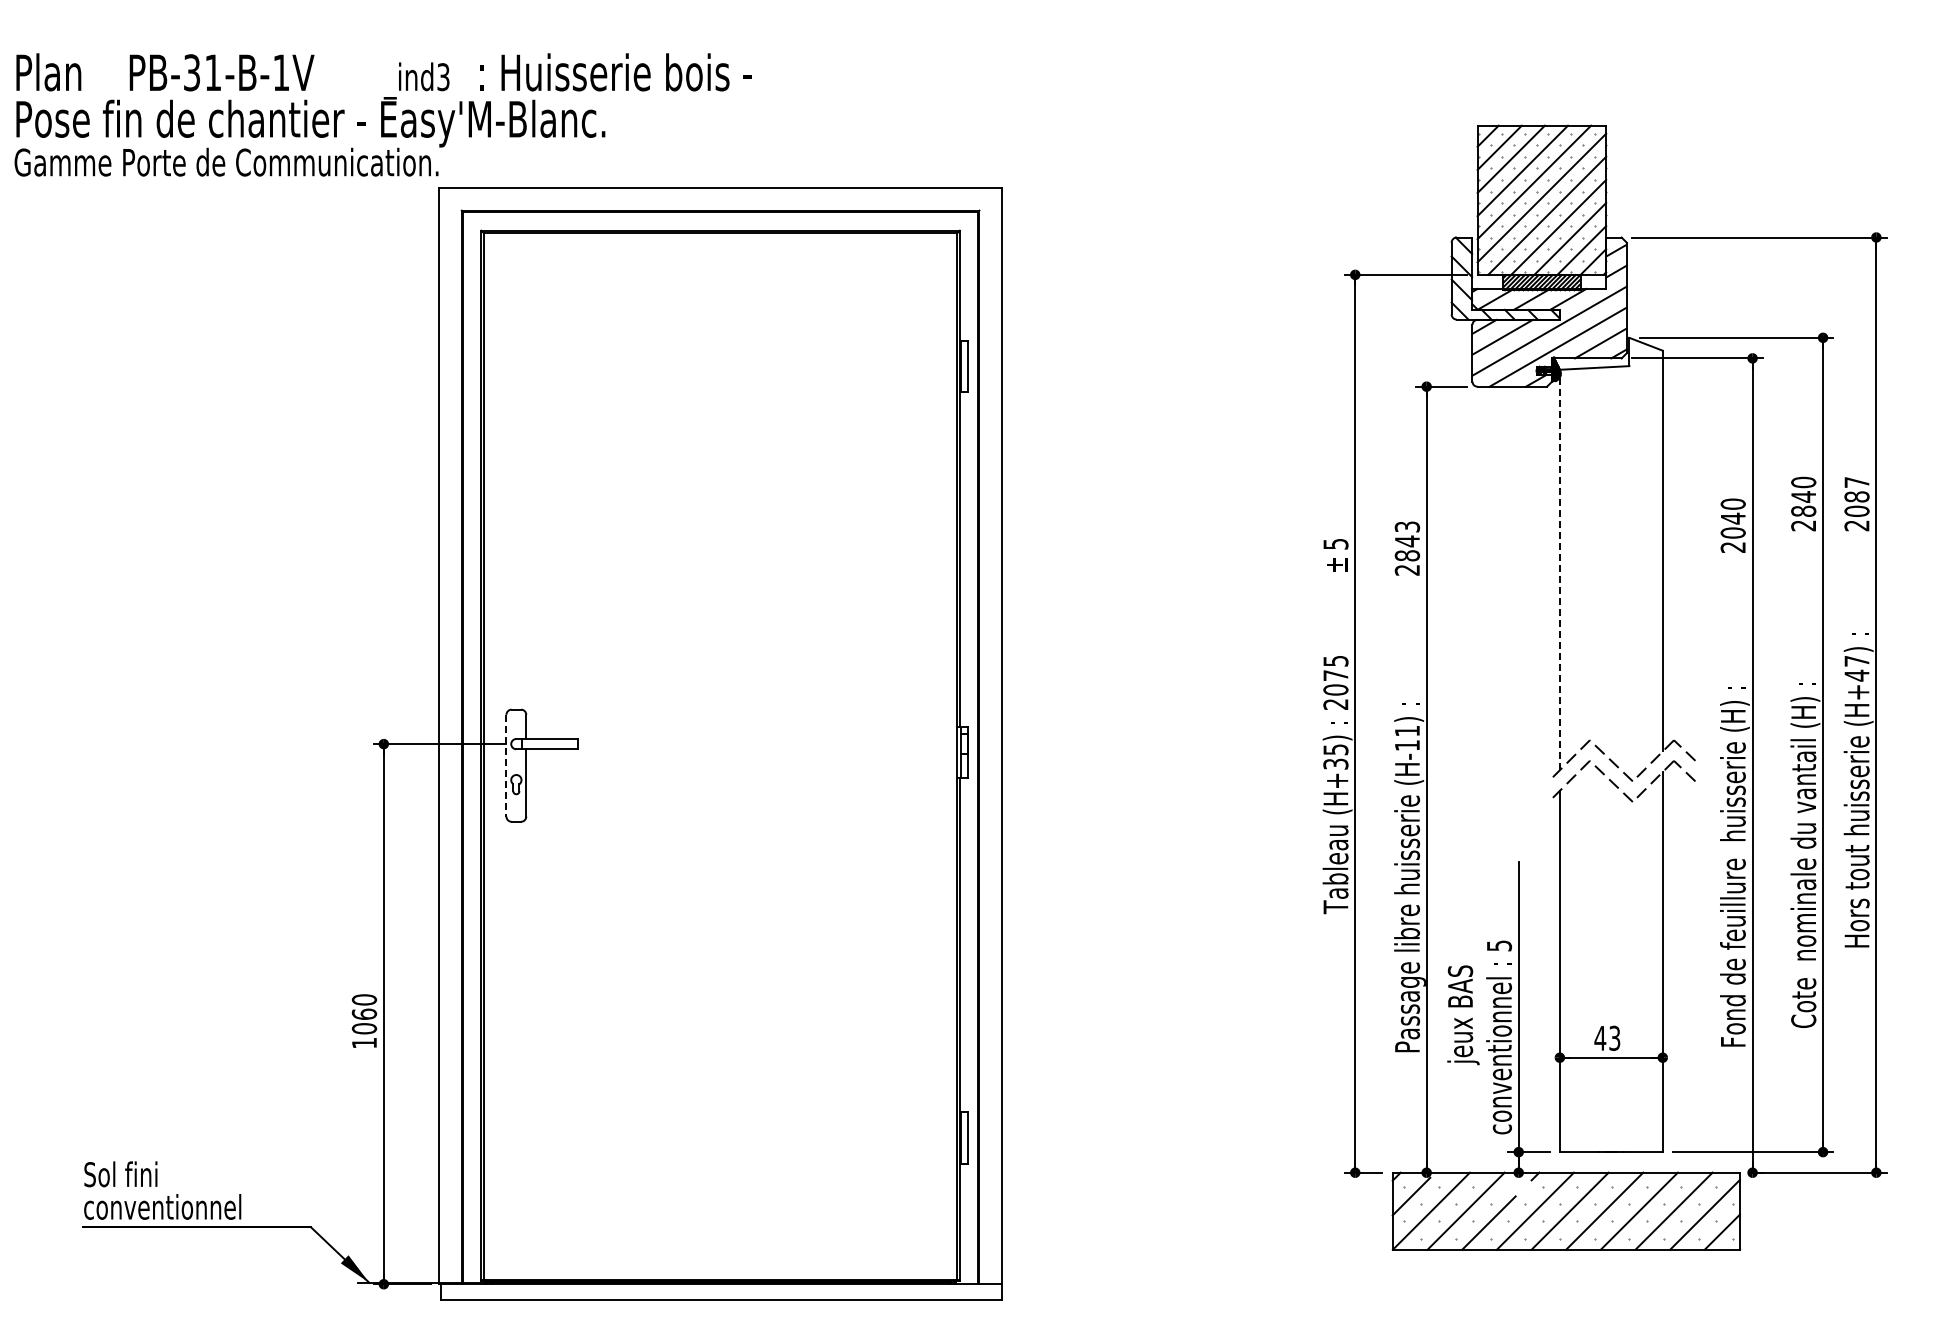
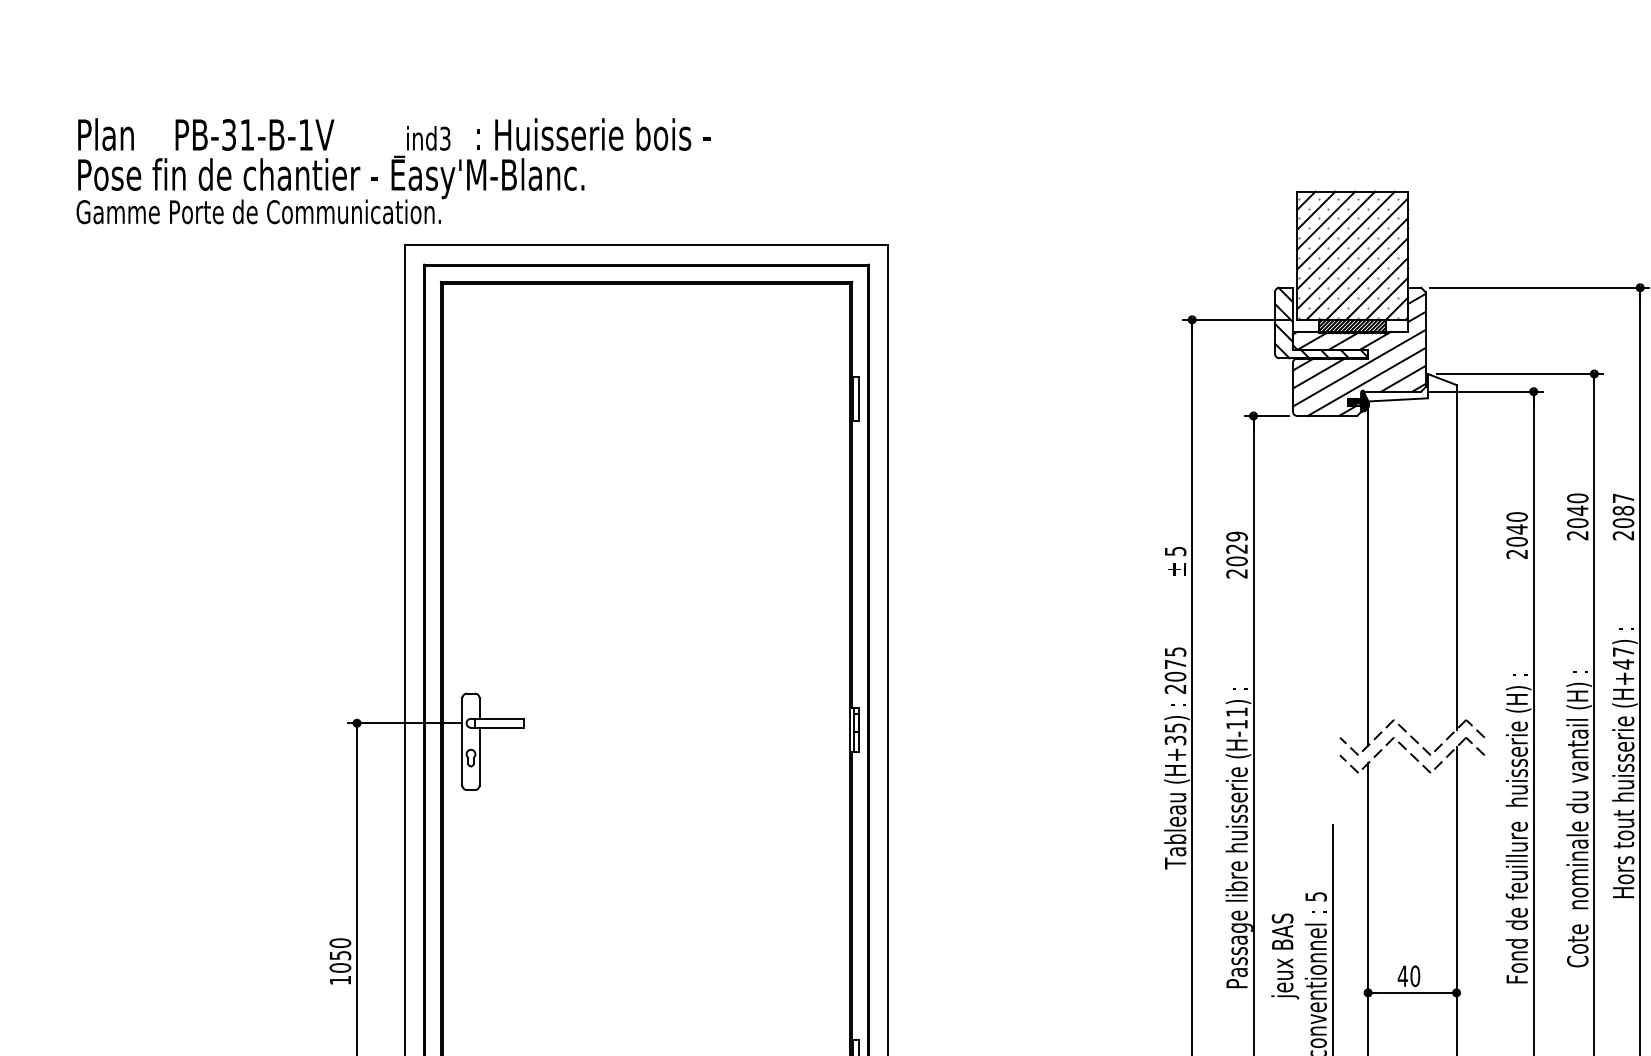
text: (382, 114) -> (392, 170), moved
text: (1803, 510) -> (1577, 522), 2840 -> 2040
text: (1406, 541) -> (1236, 549), 2843 -> 2029
line: (1559, 569) -> (1367, 573), dashed -> solid
line: (506, 765) -> (462, 741), dashed -> solid
line: (1537, 770) -> (1348, 745), added
line: (1537, 791) -> (1348, 764), added
text: (364, 1013) -> (340, 954), 1060 -> 1050
text: (1614, 1037) -> (1415, 975), 43 -> 40

